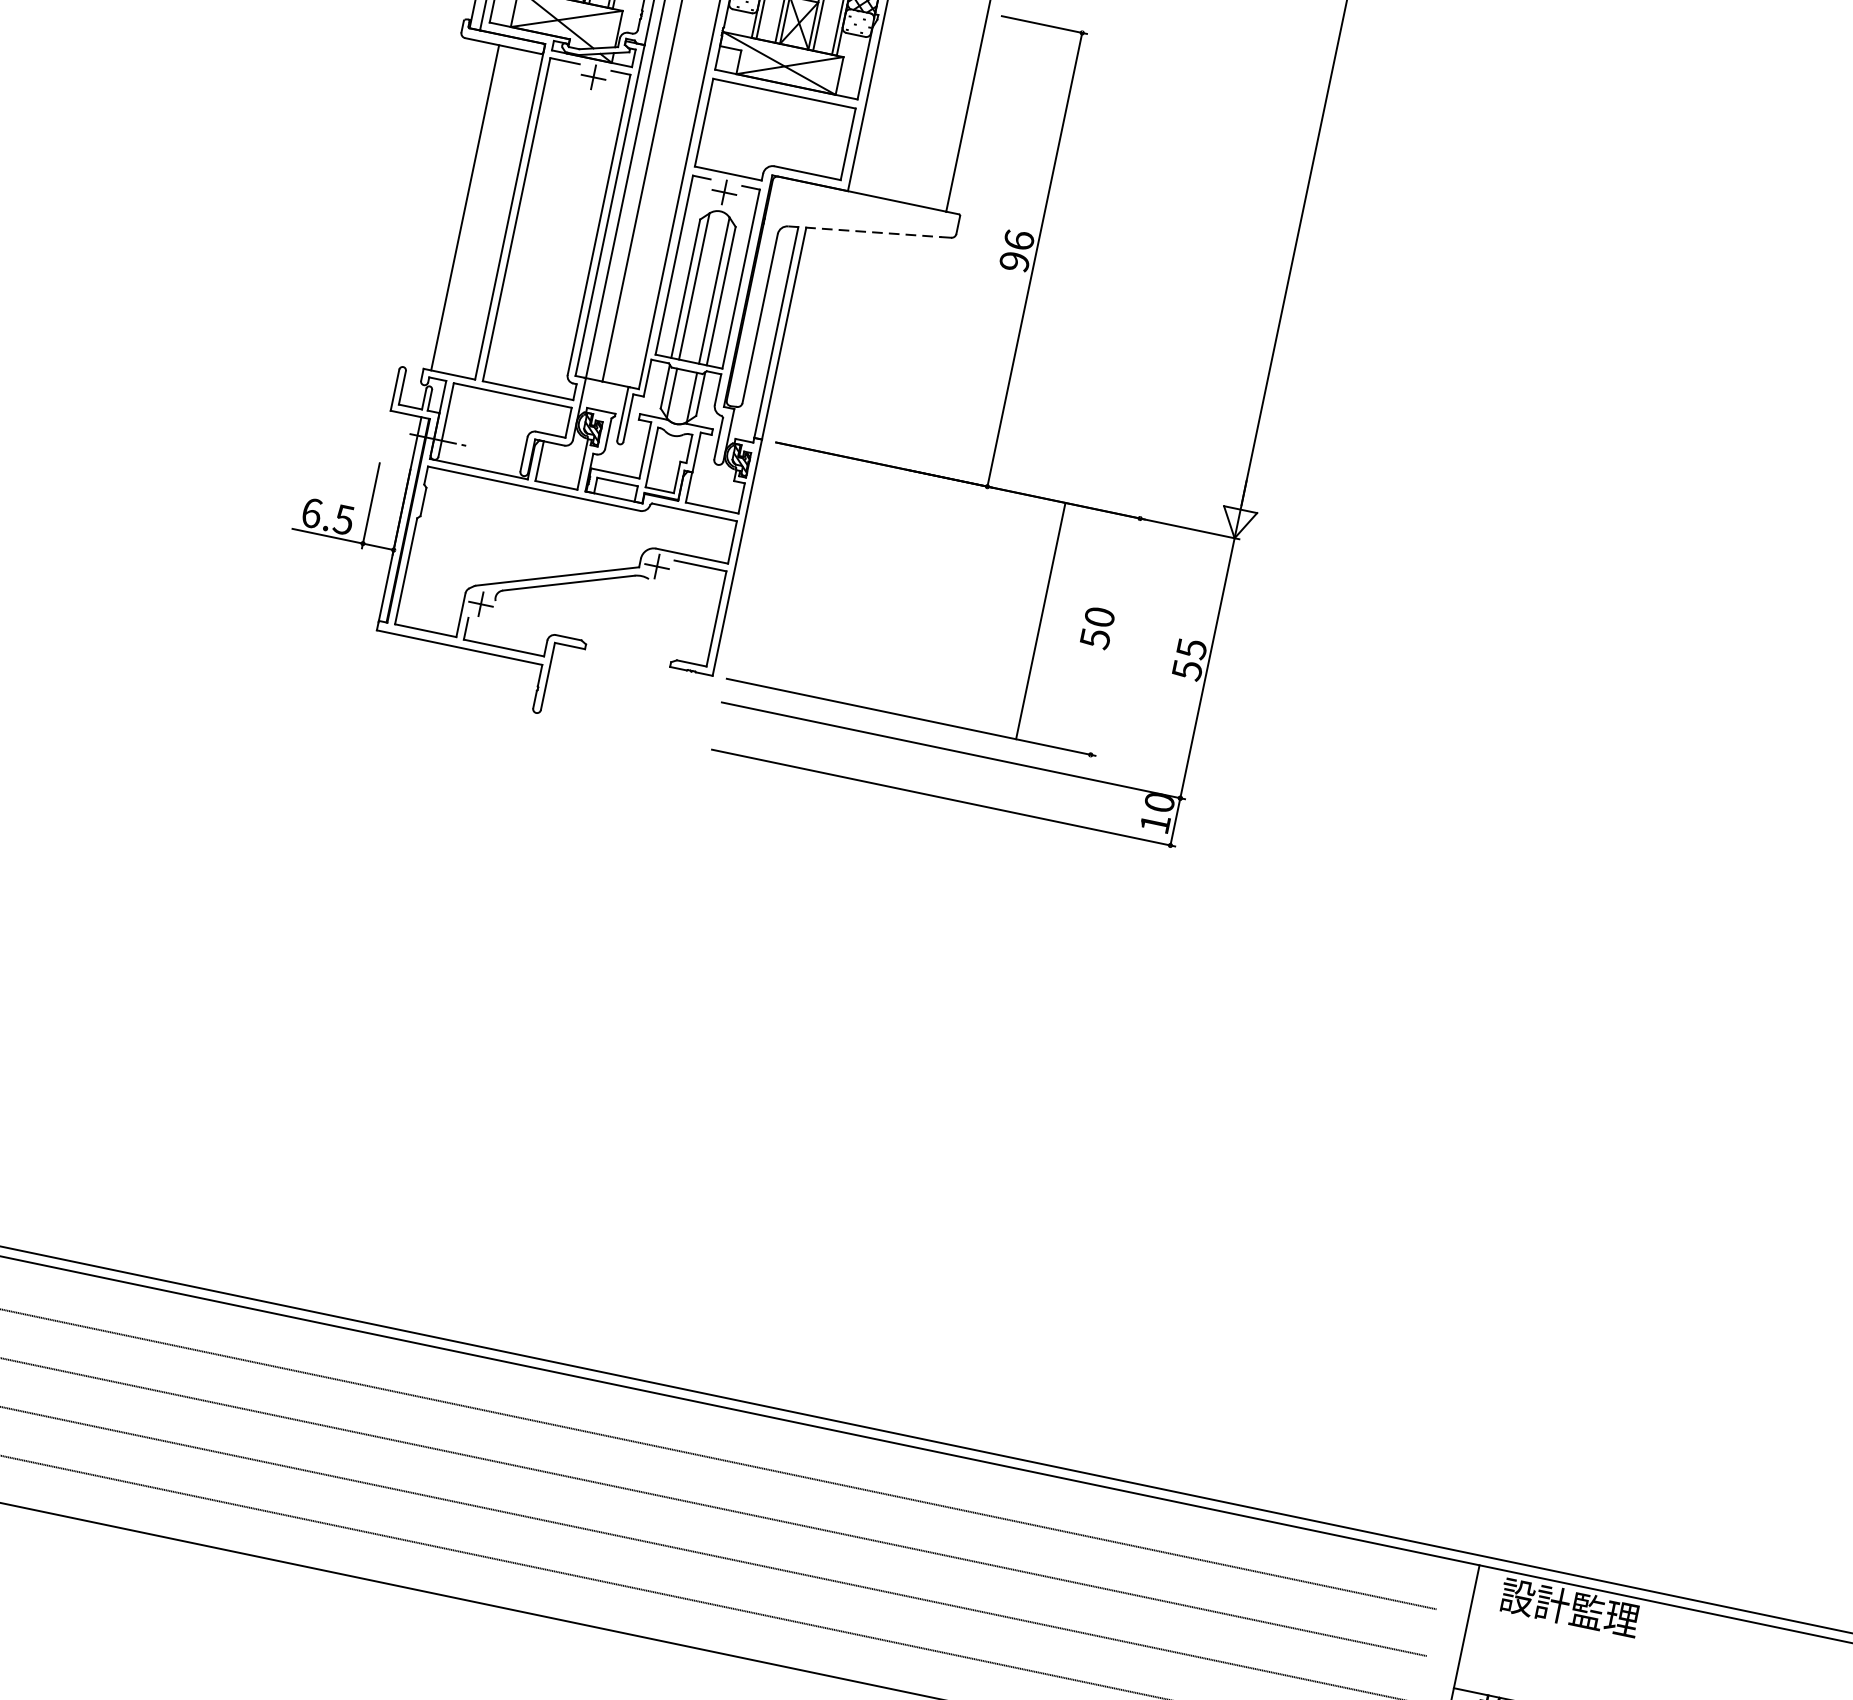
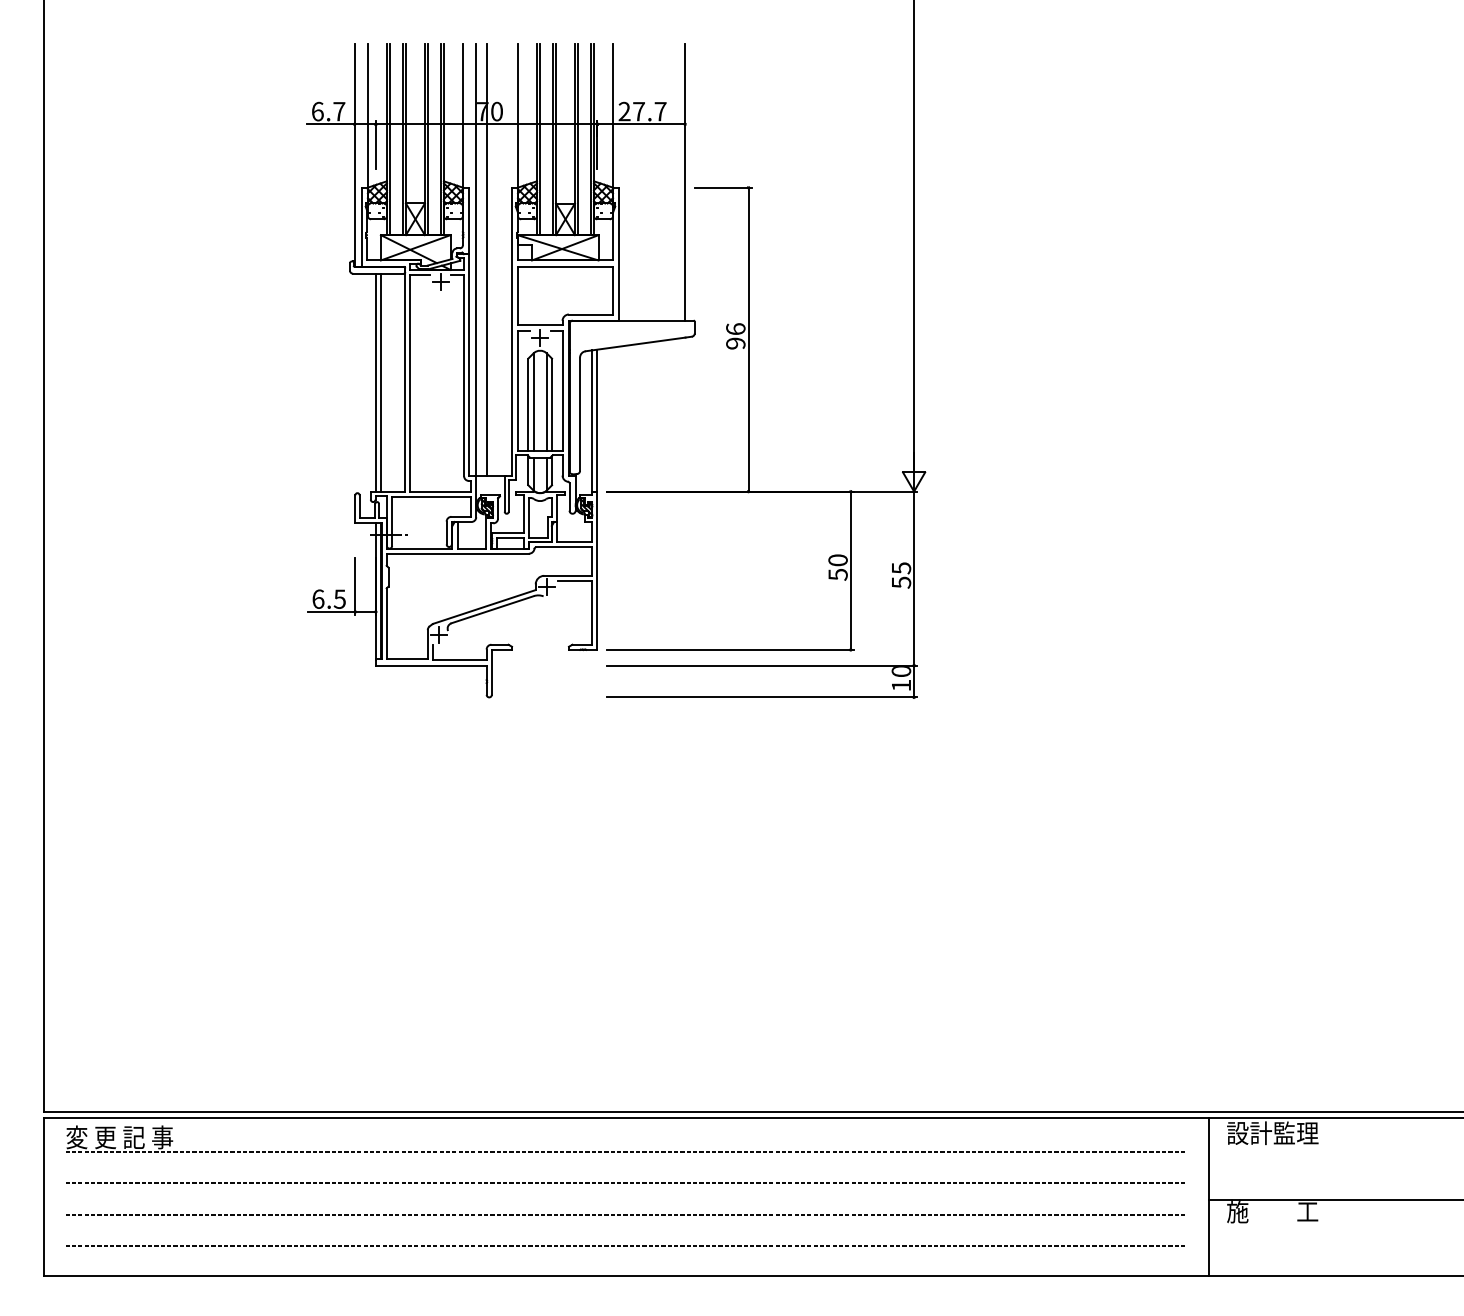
line: (473, 209) -> (381, 382), added
line: (866, 232) -> (636, 344), dashed -> solid
line: (1040, 620) -> (850, 570), moved

